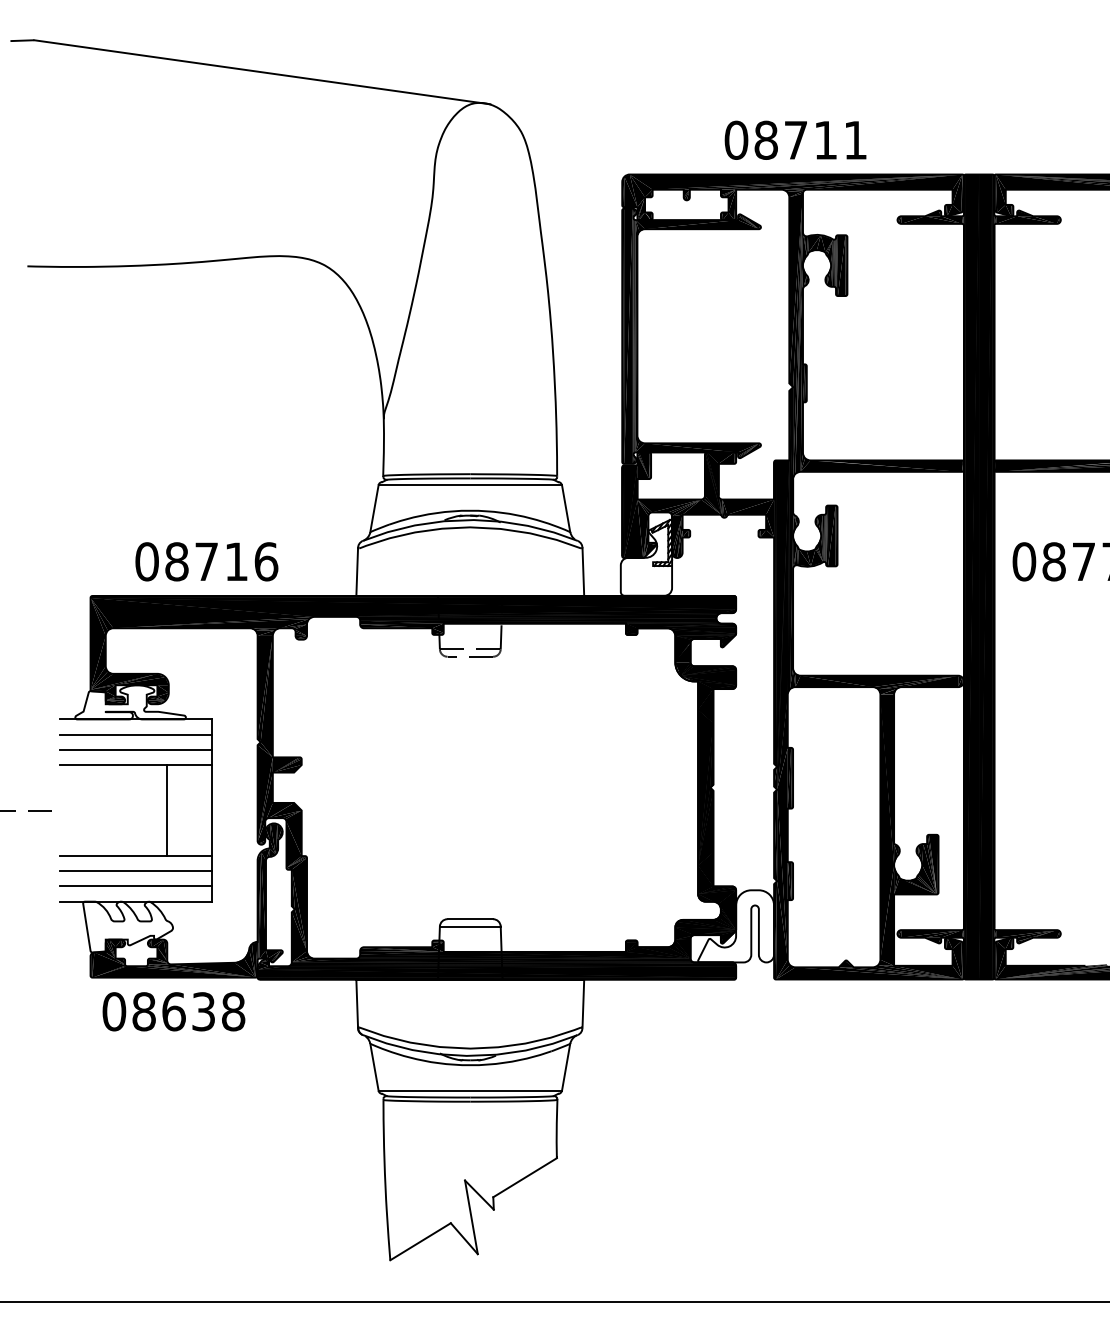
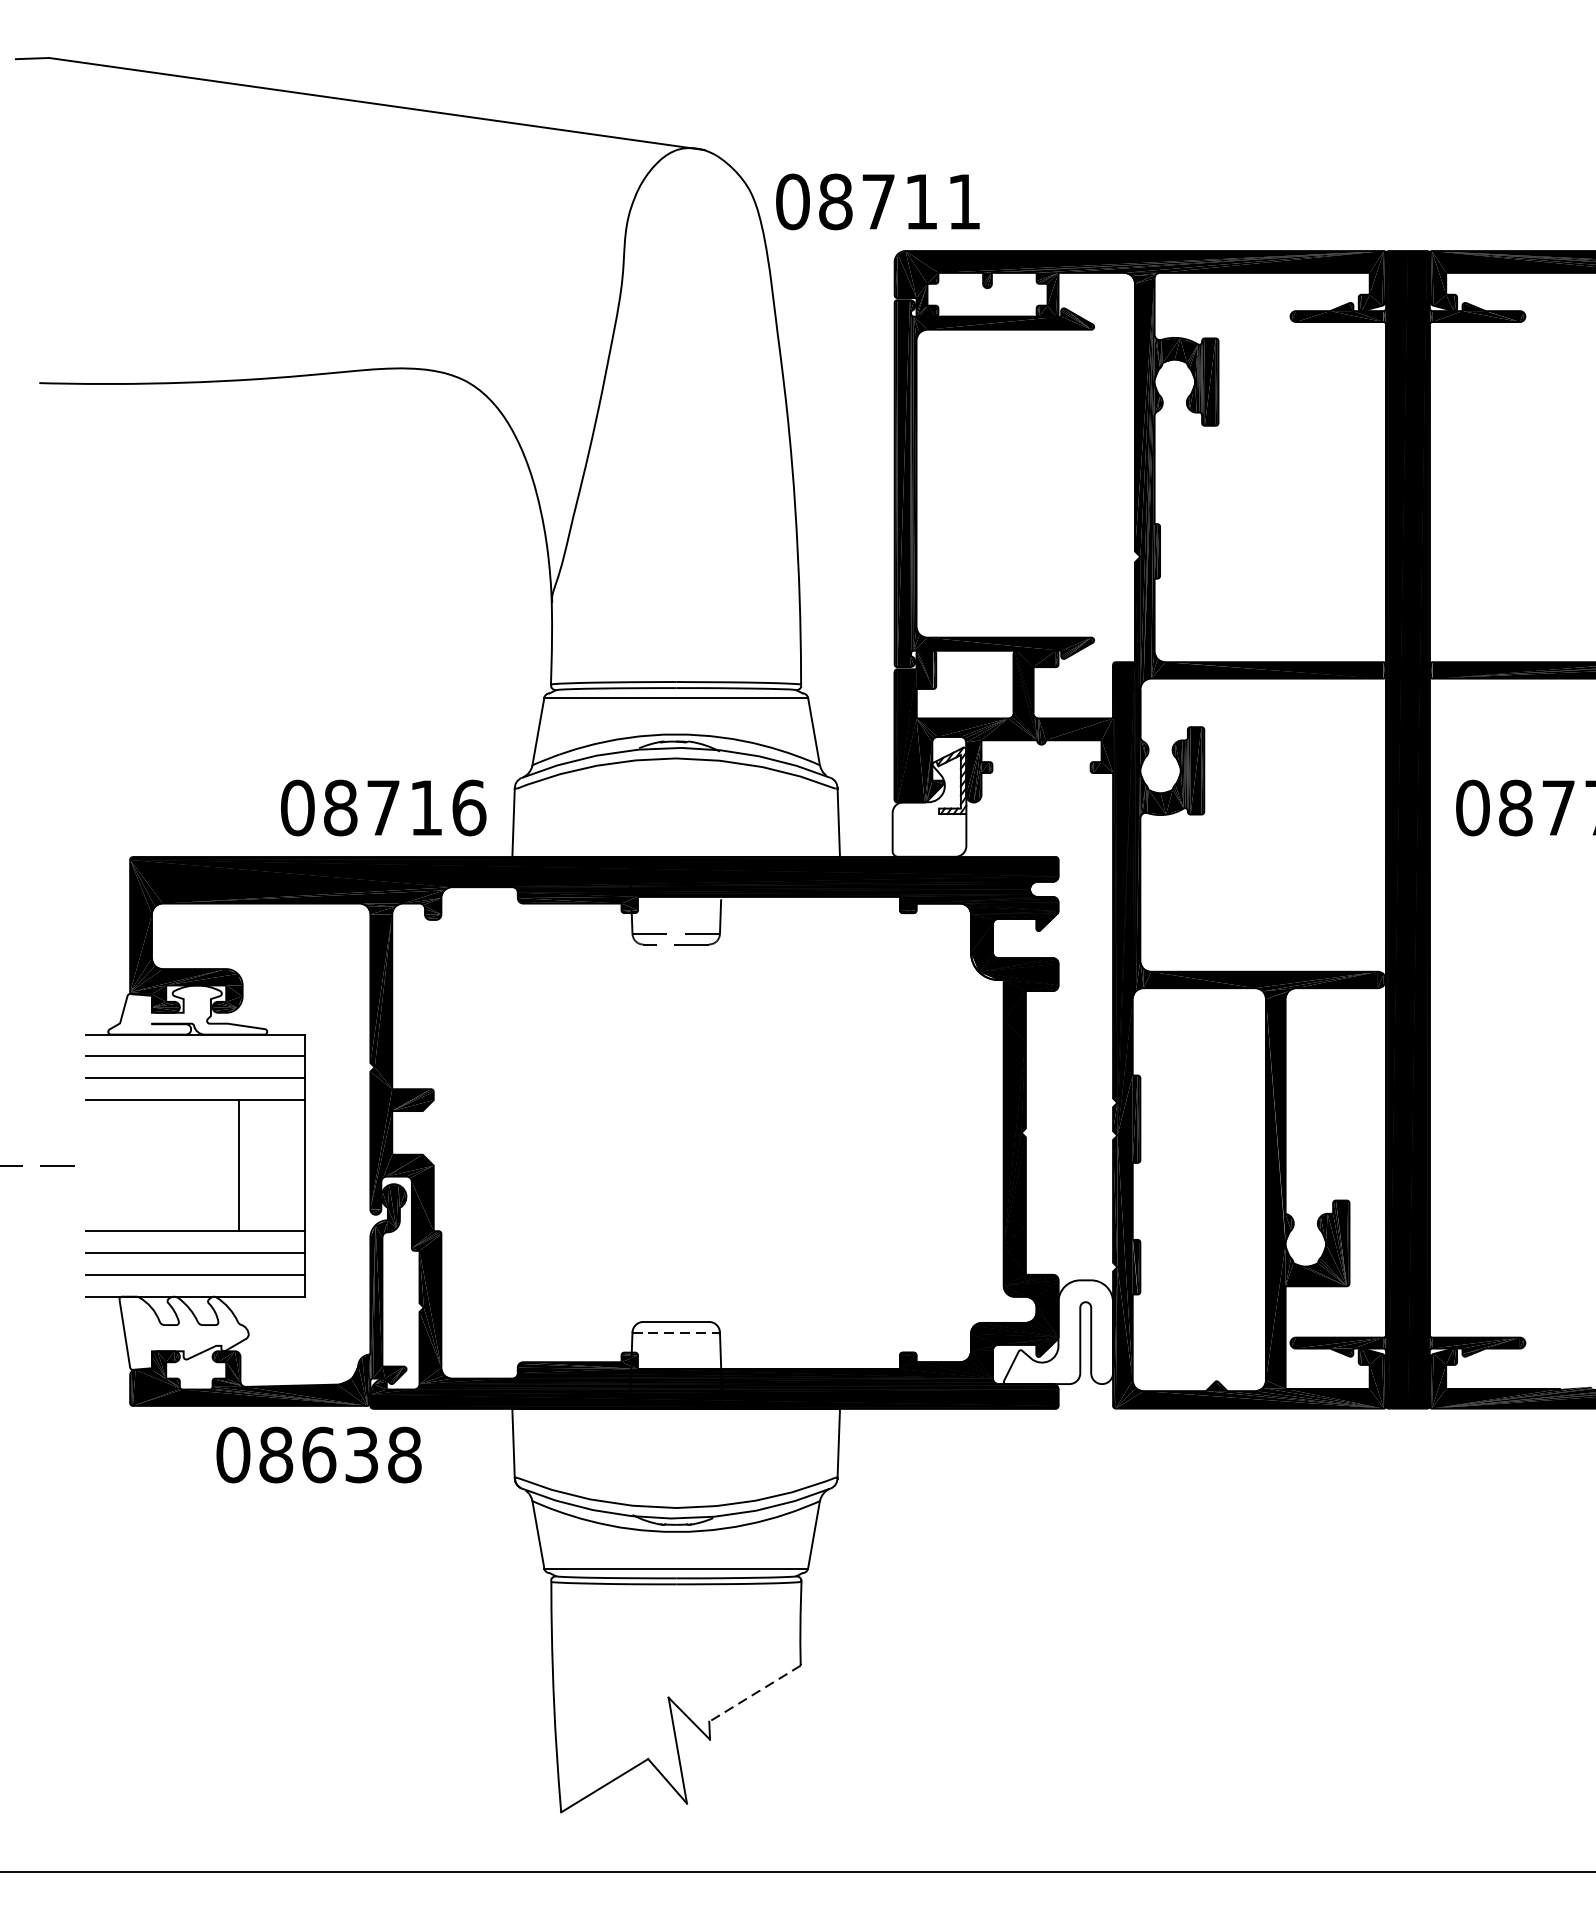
text: (795, 139) -> (877, 200), moved
text: (206, 561) -> (383, 807), moved
line: (470, 926) -> (676, 1332), solid -> dashed
text: (173, 1011) -> (318, 1454), moved
line: (524, 1177) -> (754, 1693), solid -> dashed

